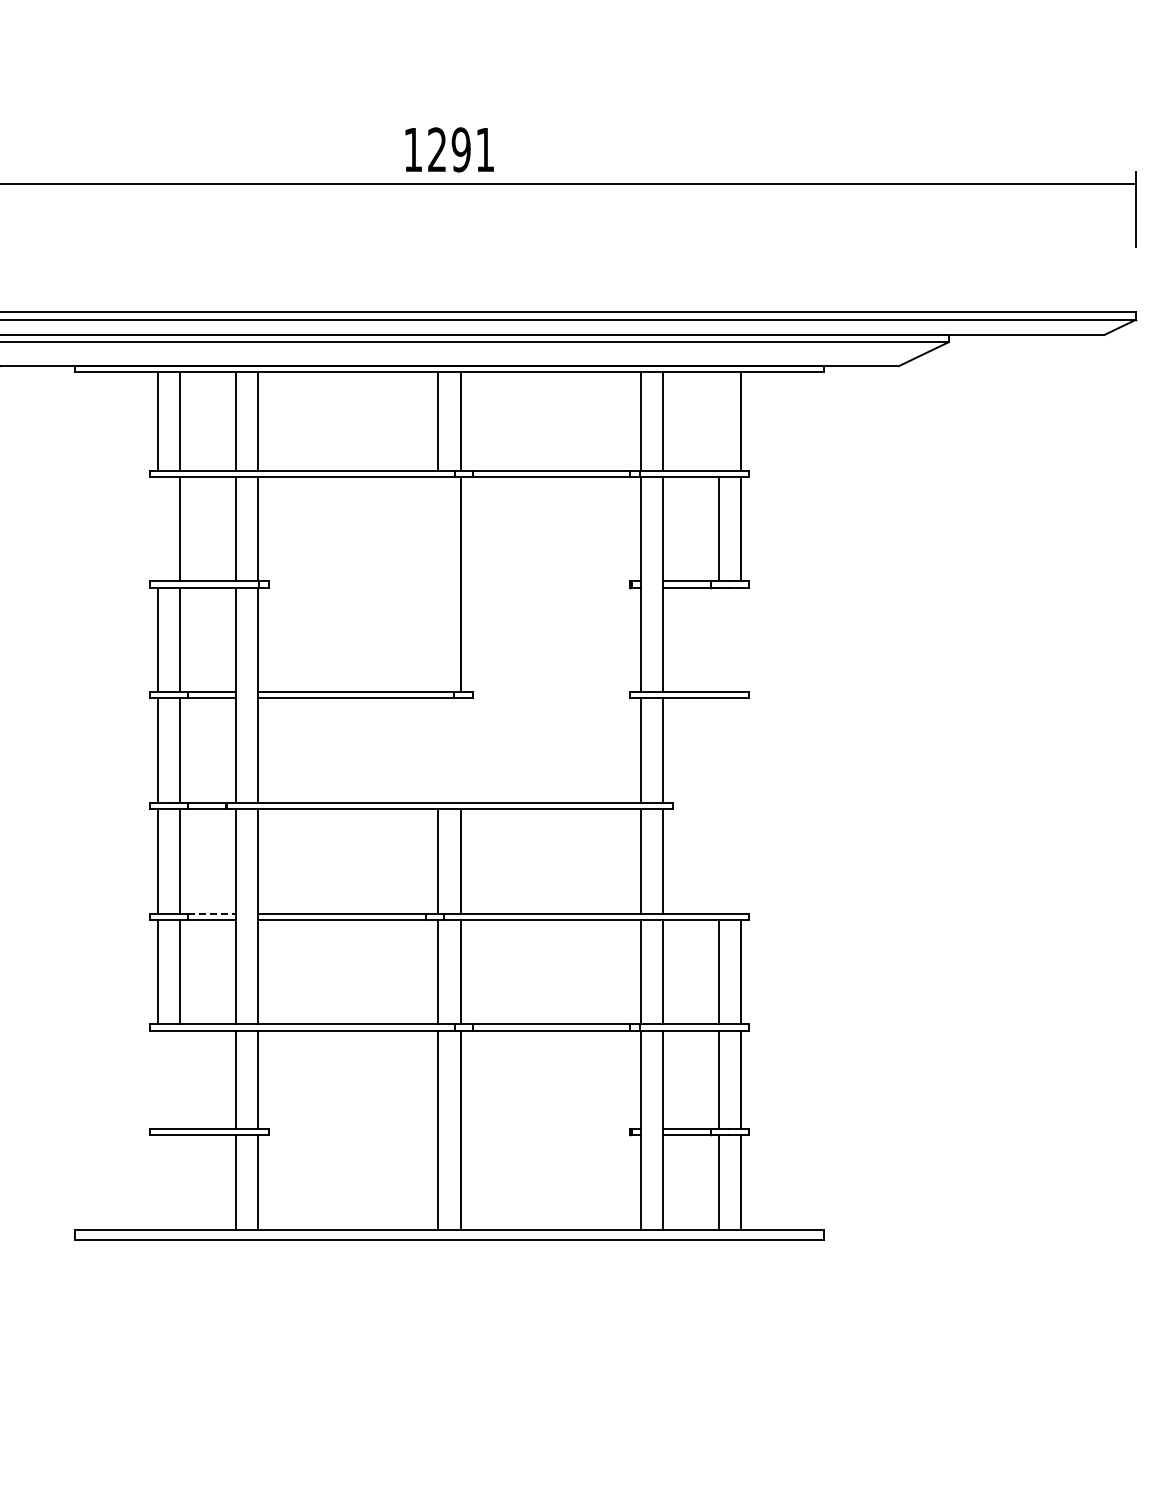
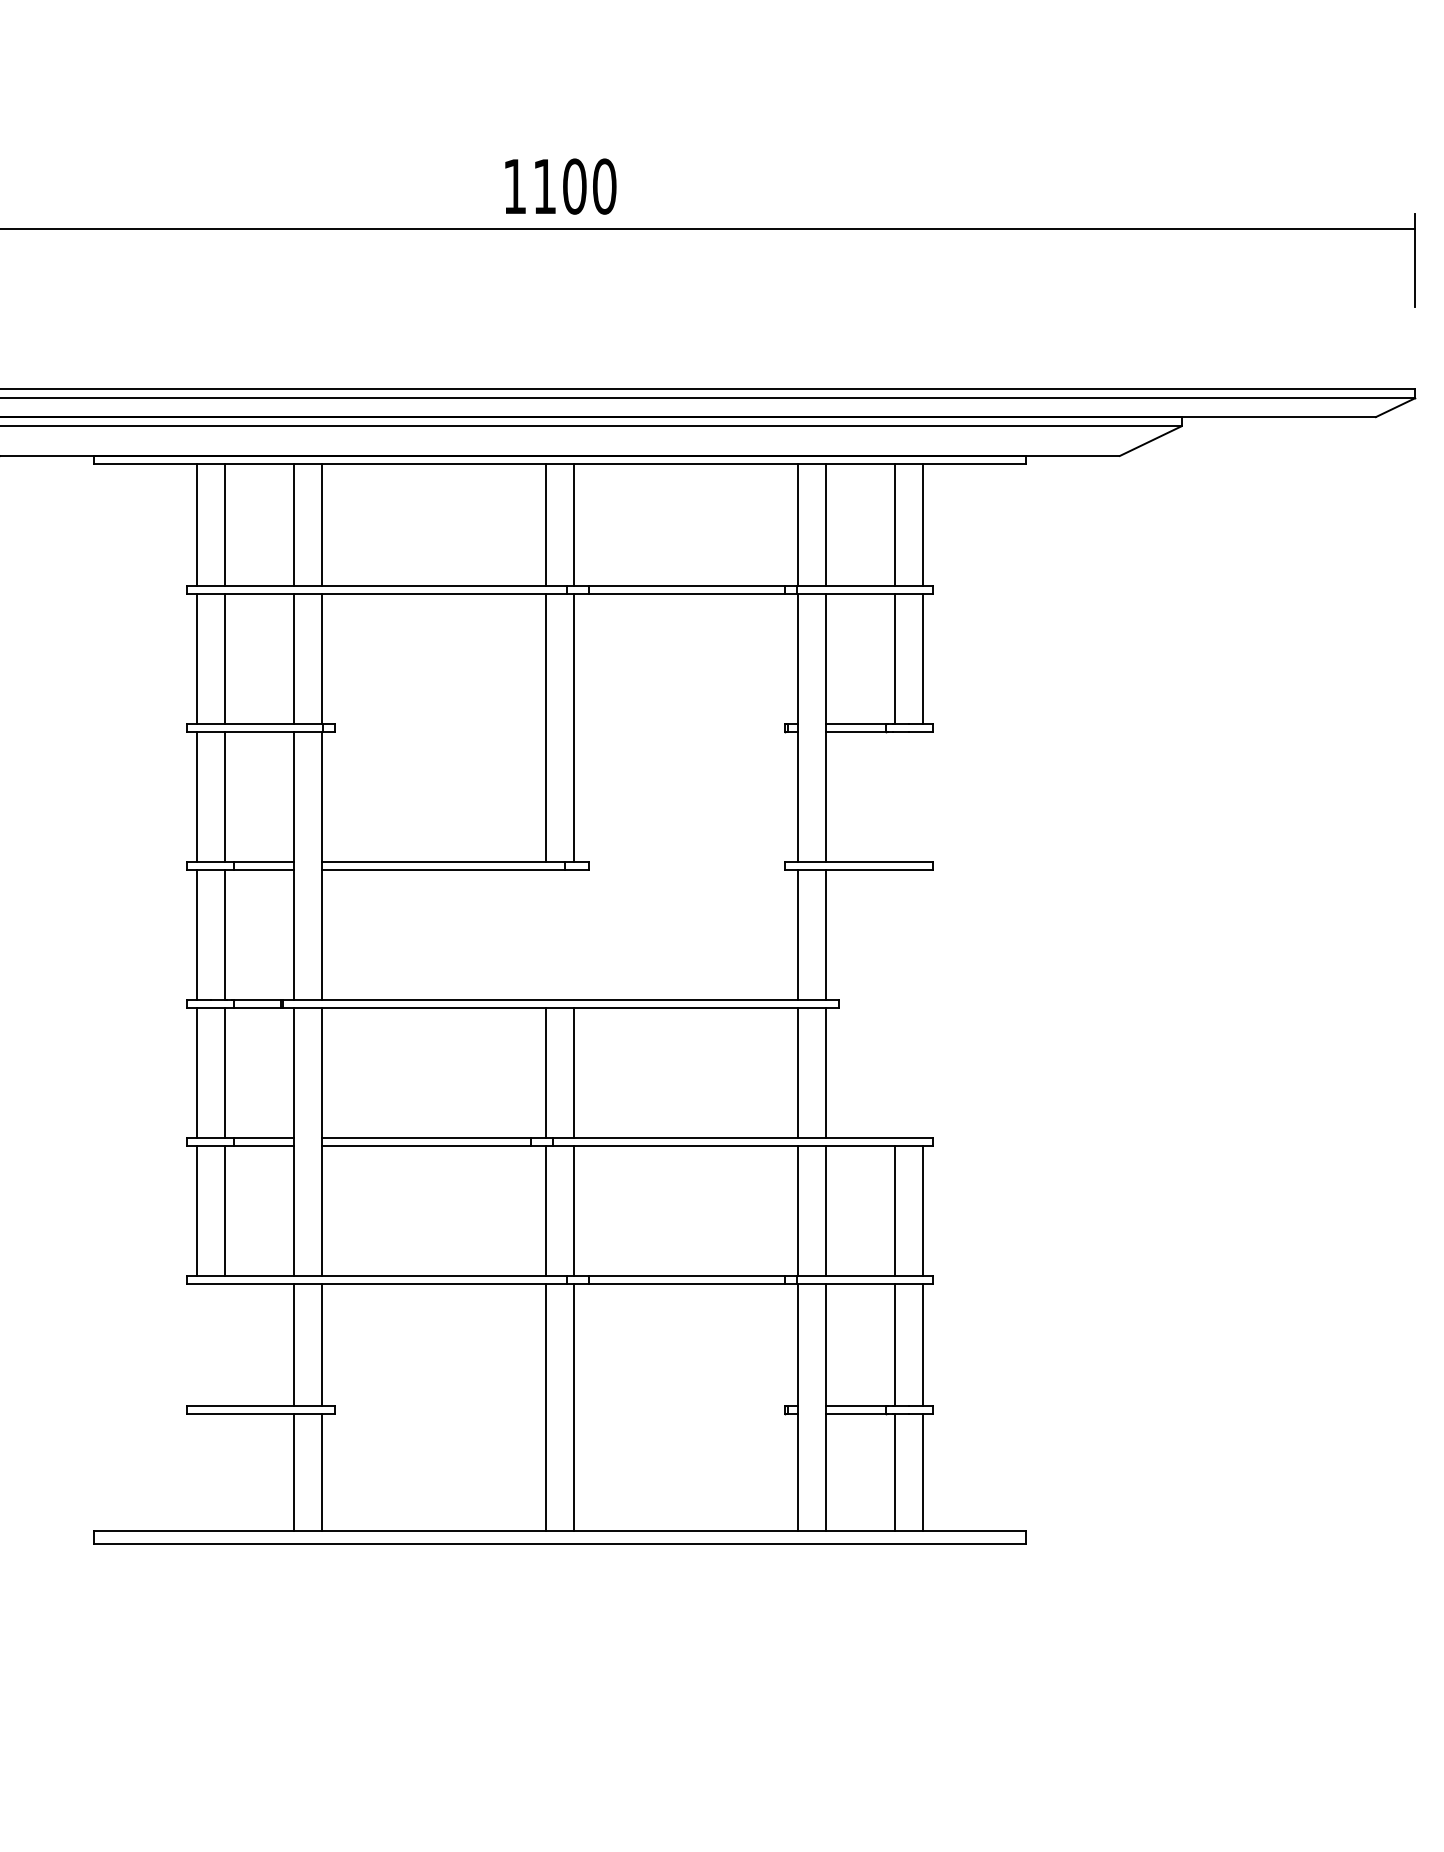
text: (461, 149) -> (575, 186), 1291 -> 1100
line: (718, 421) -> (895, 524), added
line: (157, 528) -> (196, 658), added
line: (438, 584) -> (546, 727), added
line: (212, 913) -> (264, 1137), dashed -> solid

